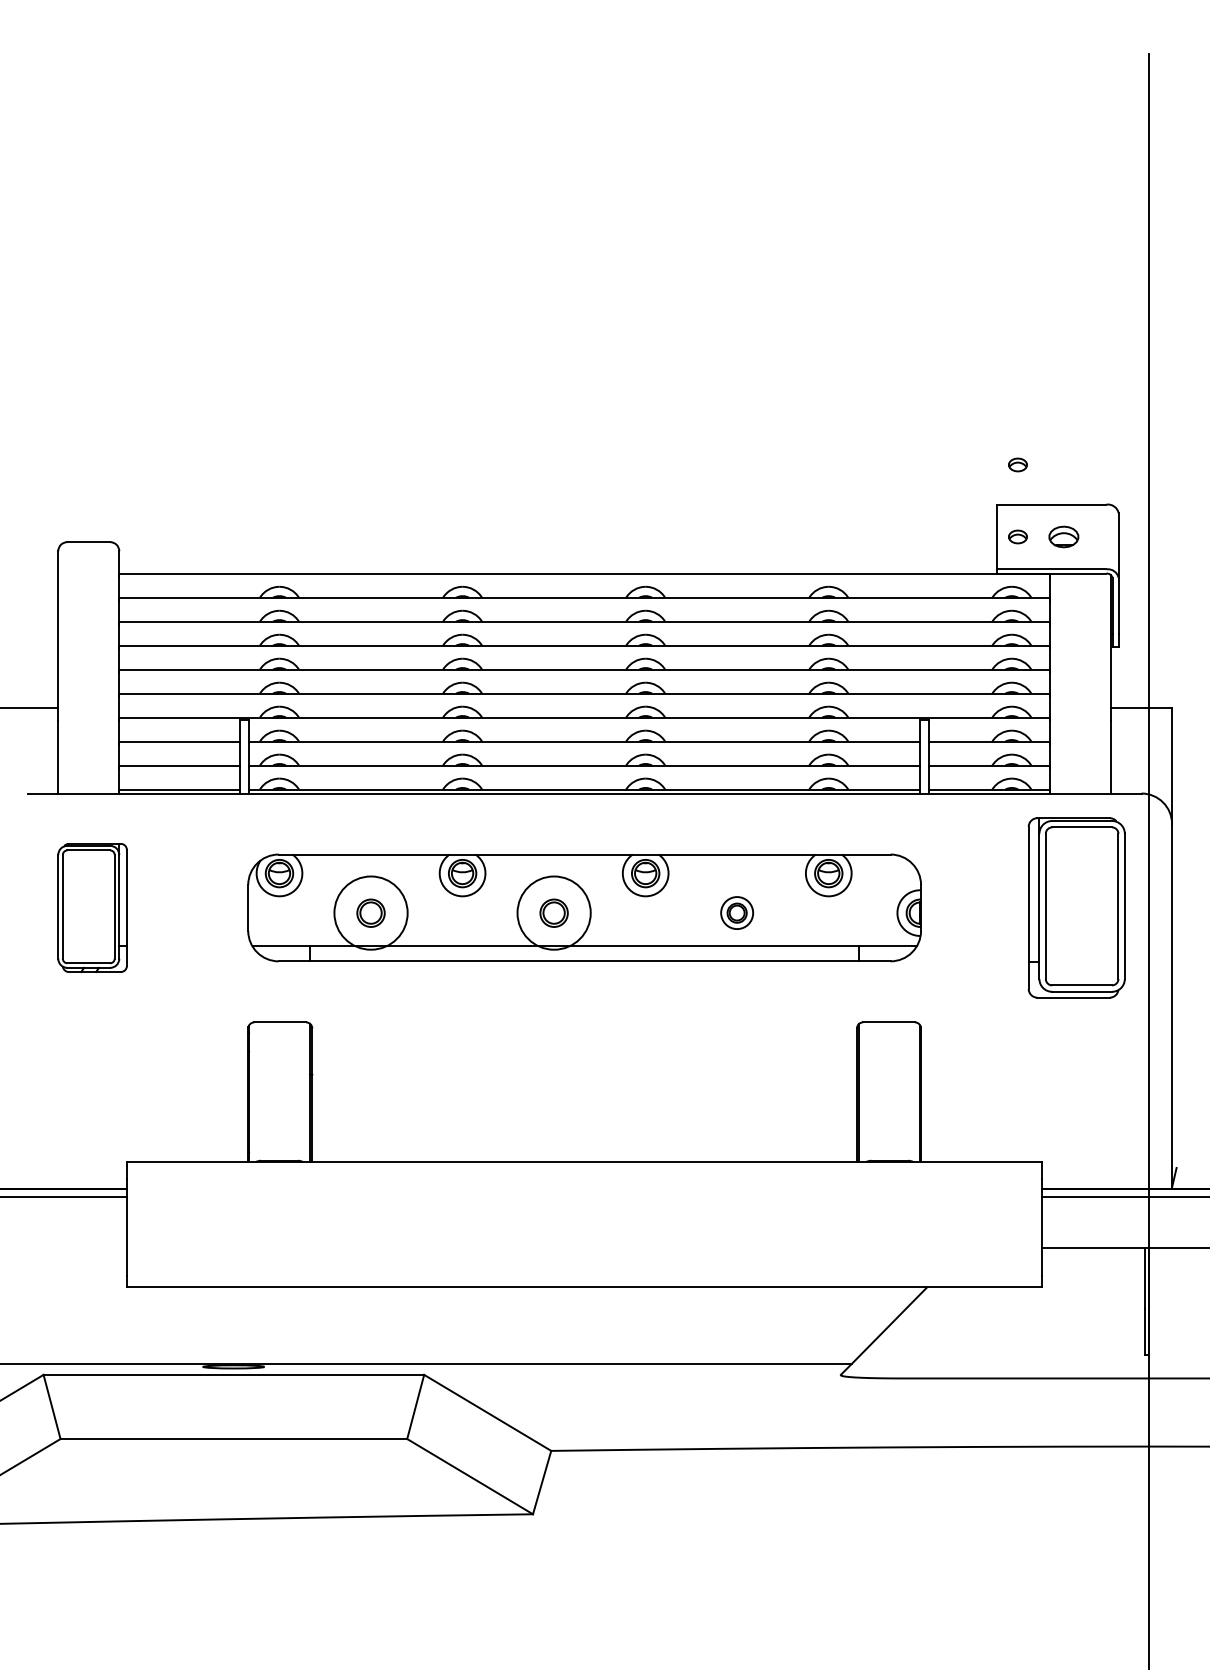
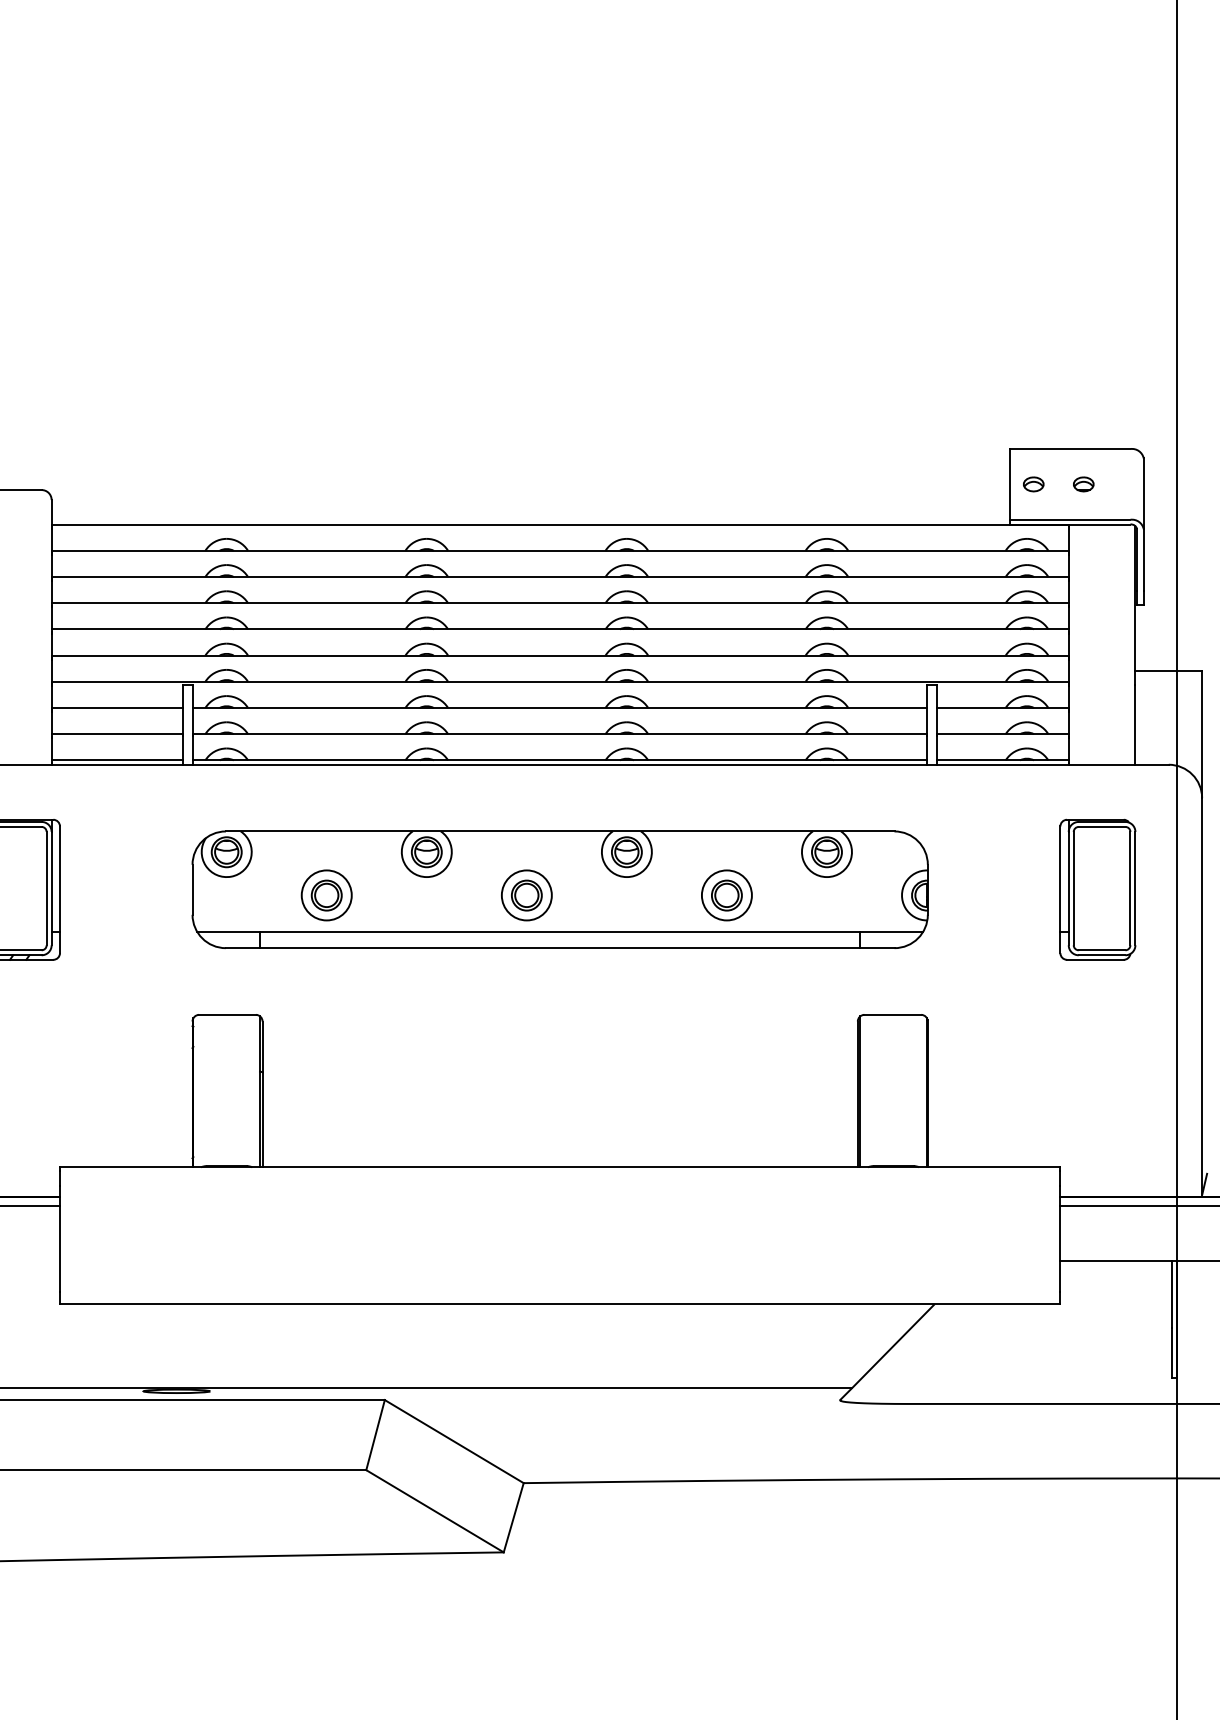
part: (1017, 464) -> (1033, 405), removed
part: (1063, 536) -> (1083, 483), size x0.62
part: (1076, 907) -> (1097, 889), size x0.71
circle: (370, 912) -> (326, 894), size x0.62
circle: (554, 912) -> (527, 894), size x0.62
part: (736, 912) -> (726, 894), size x1.43

